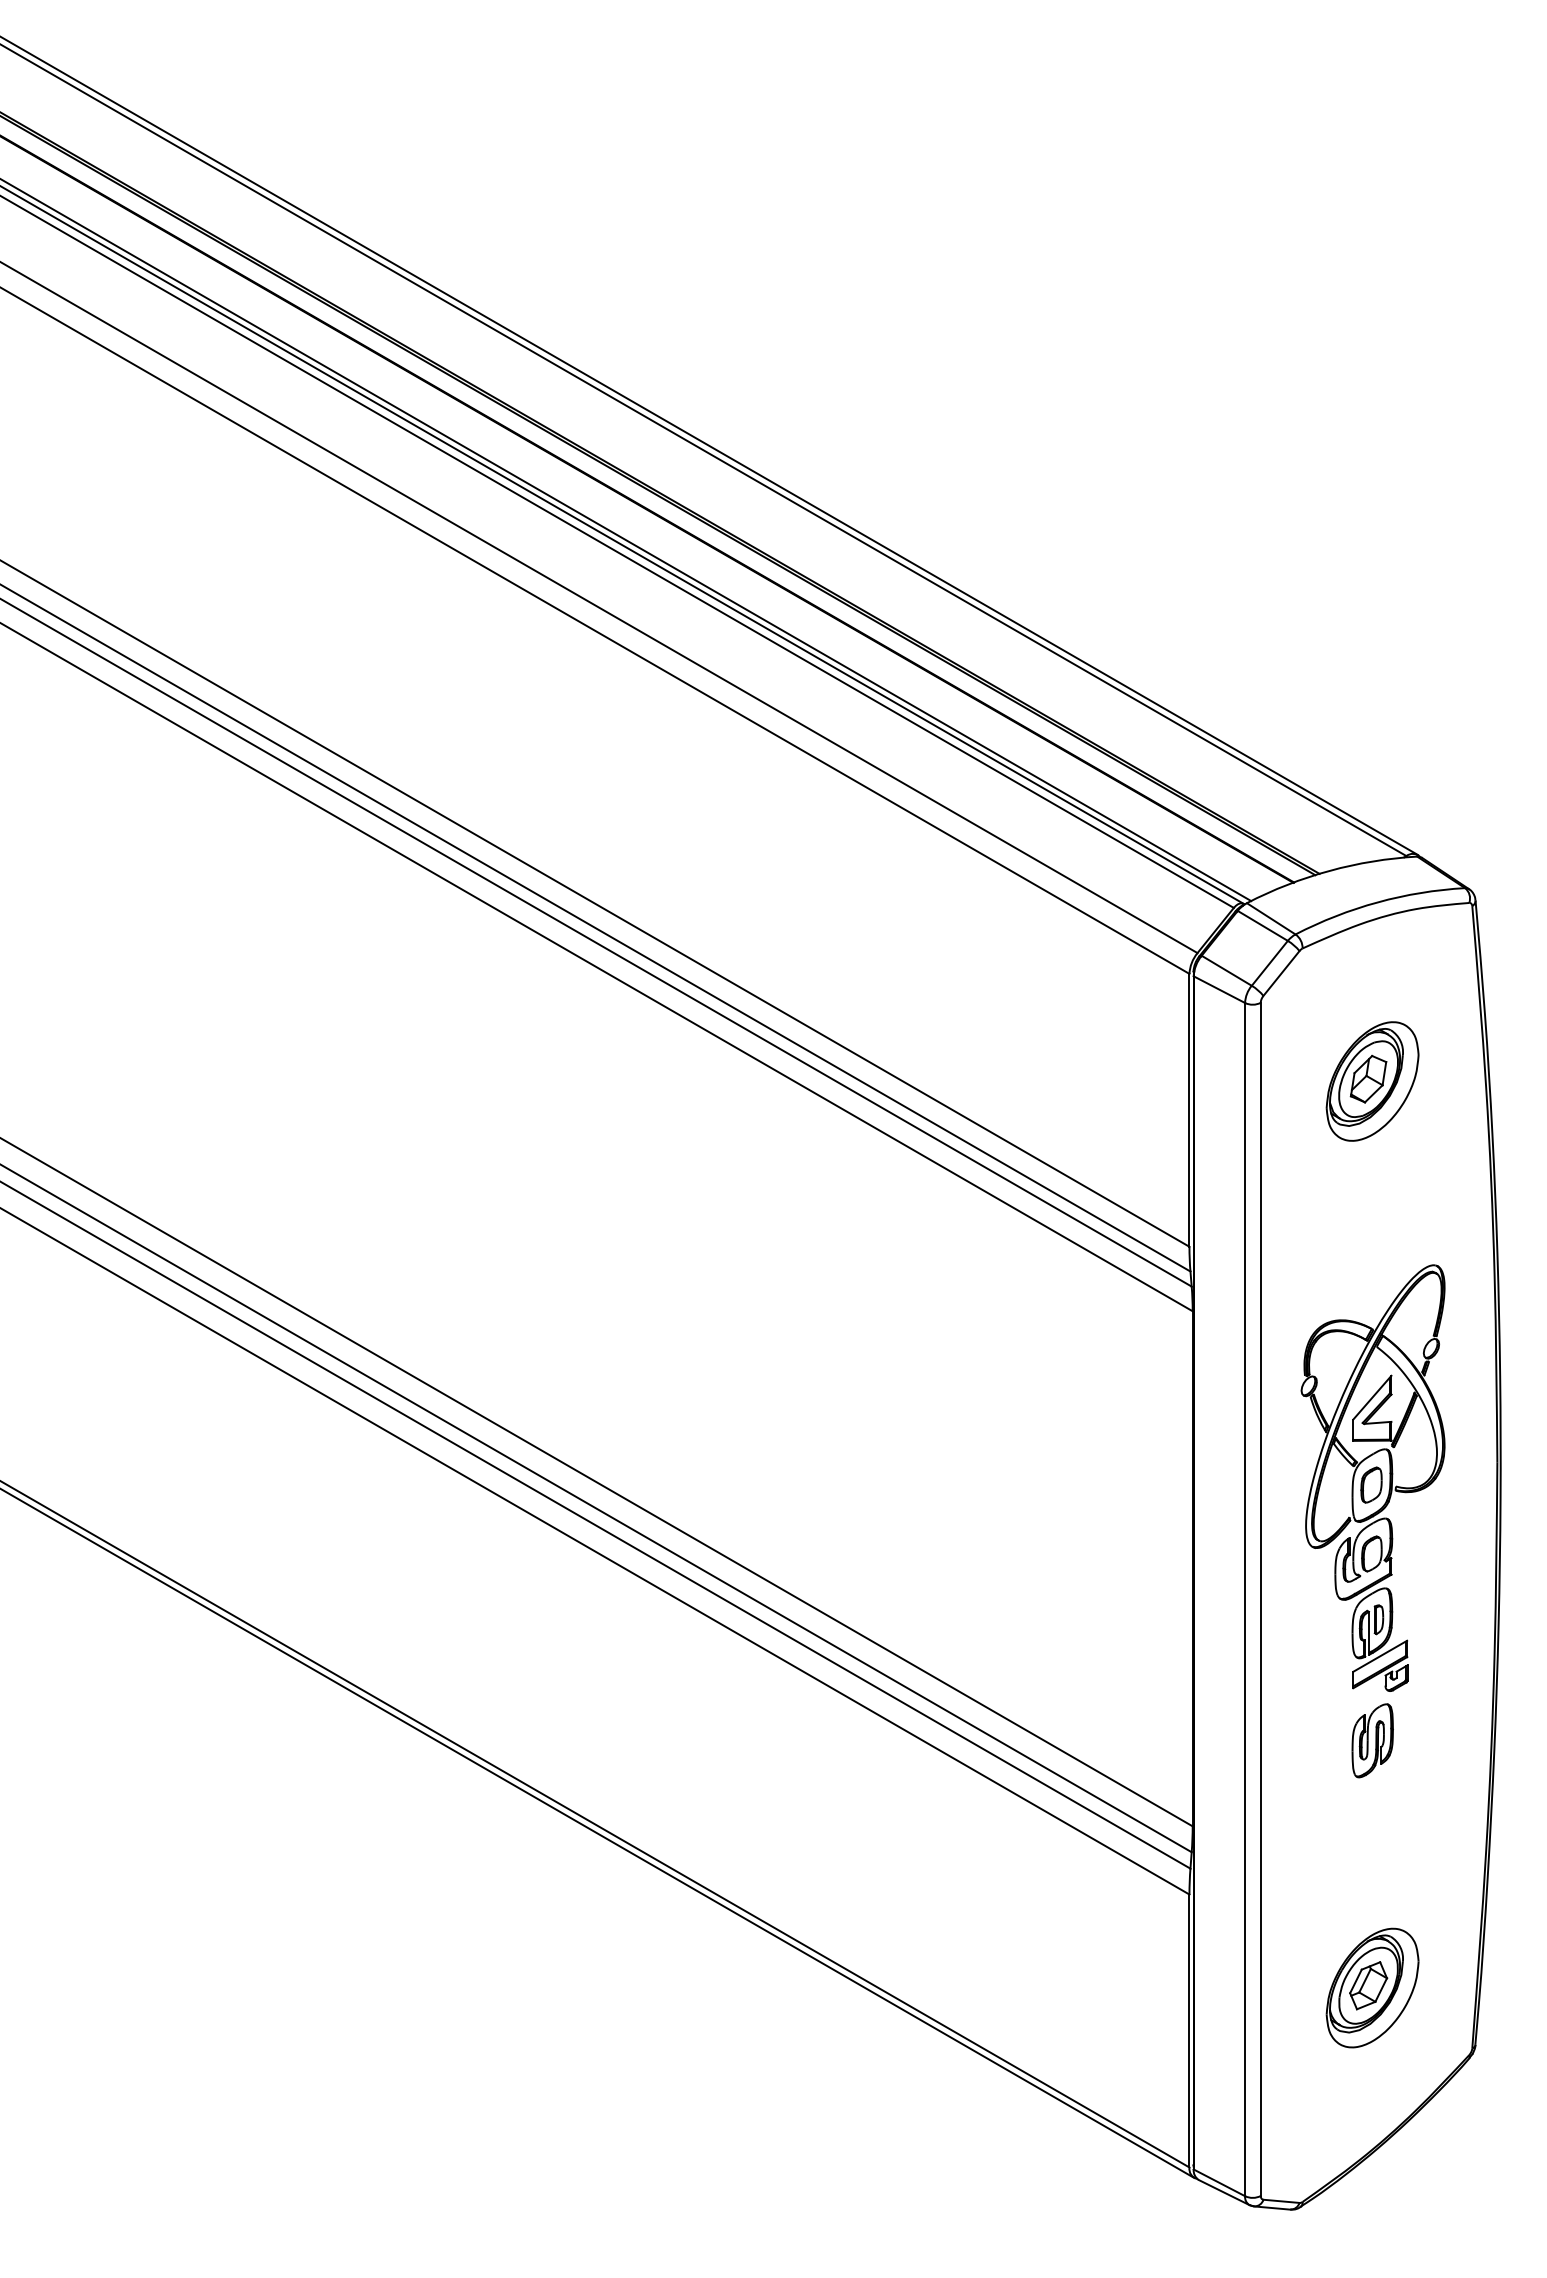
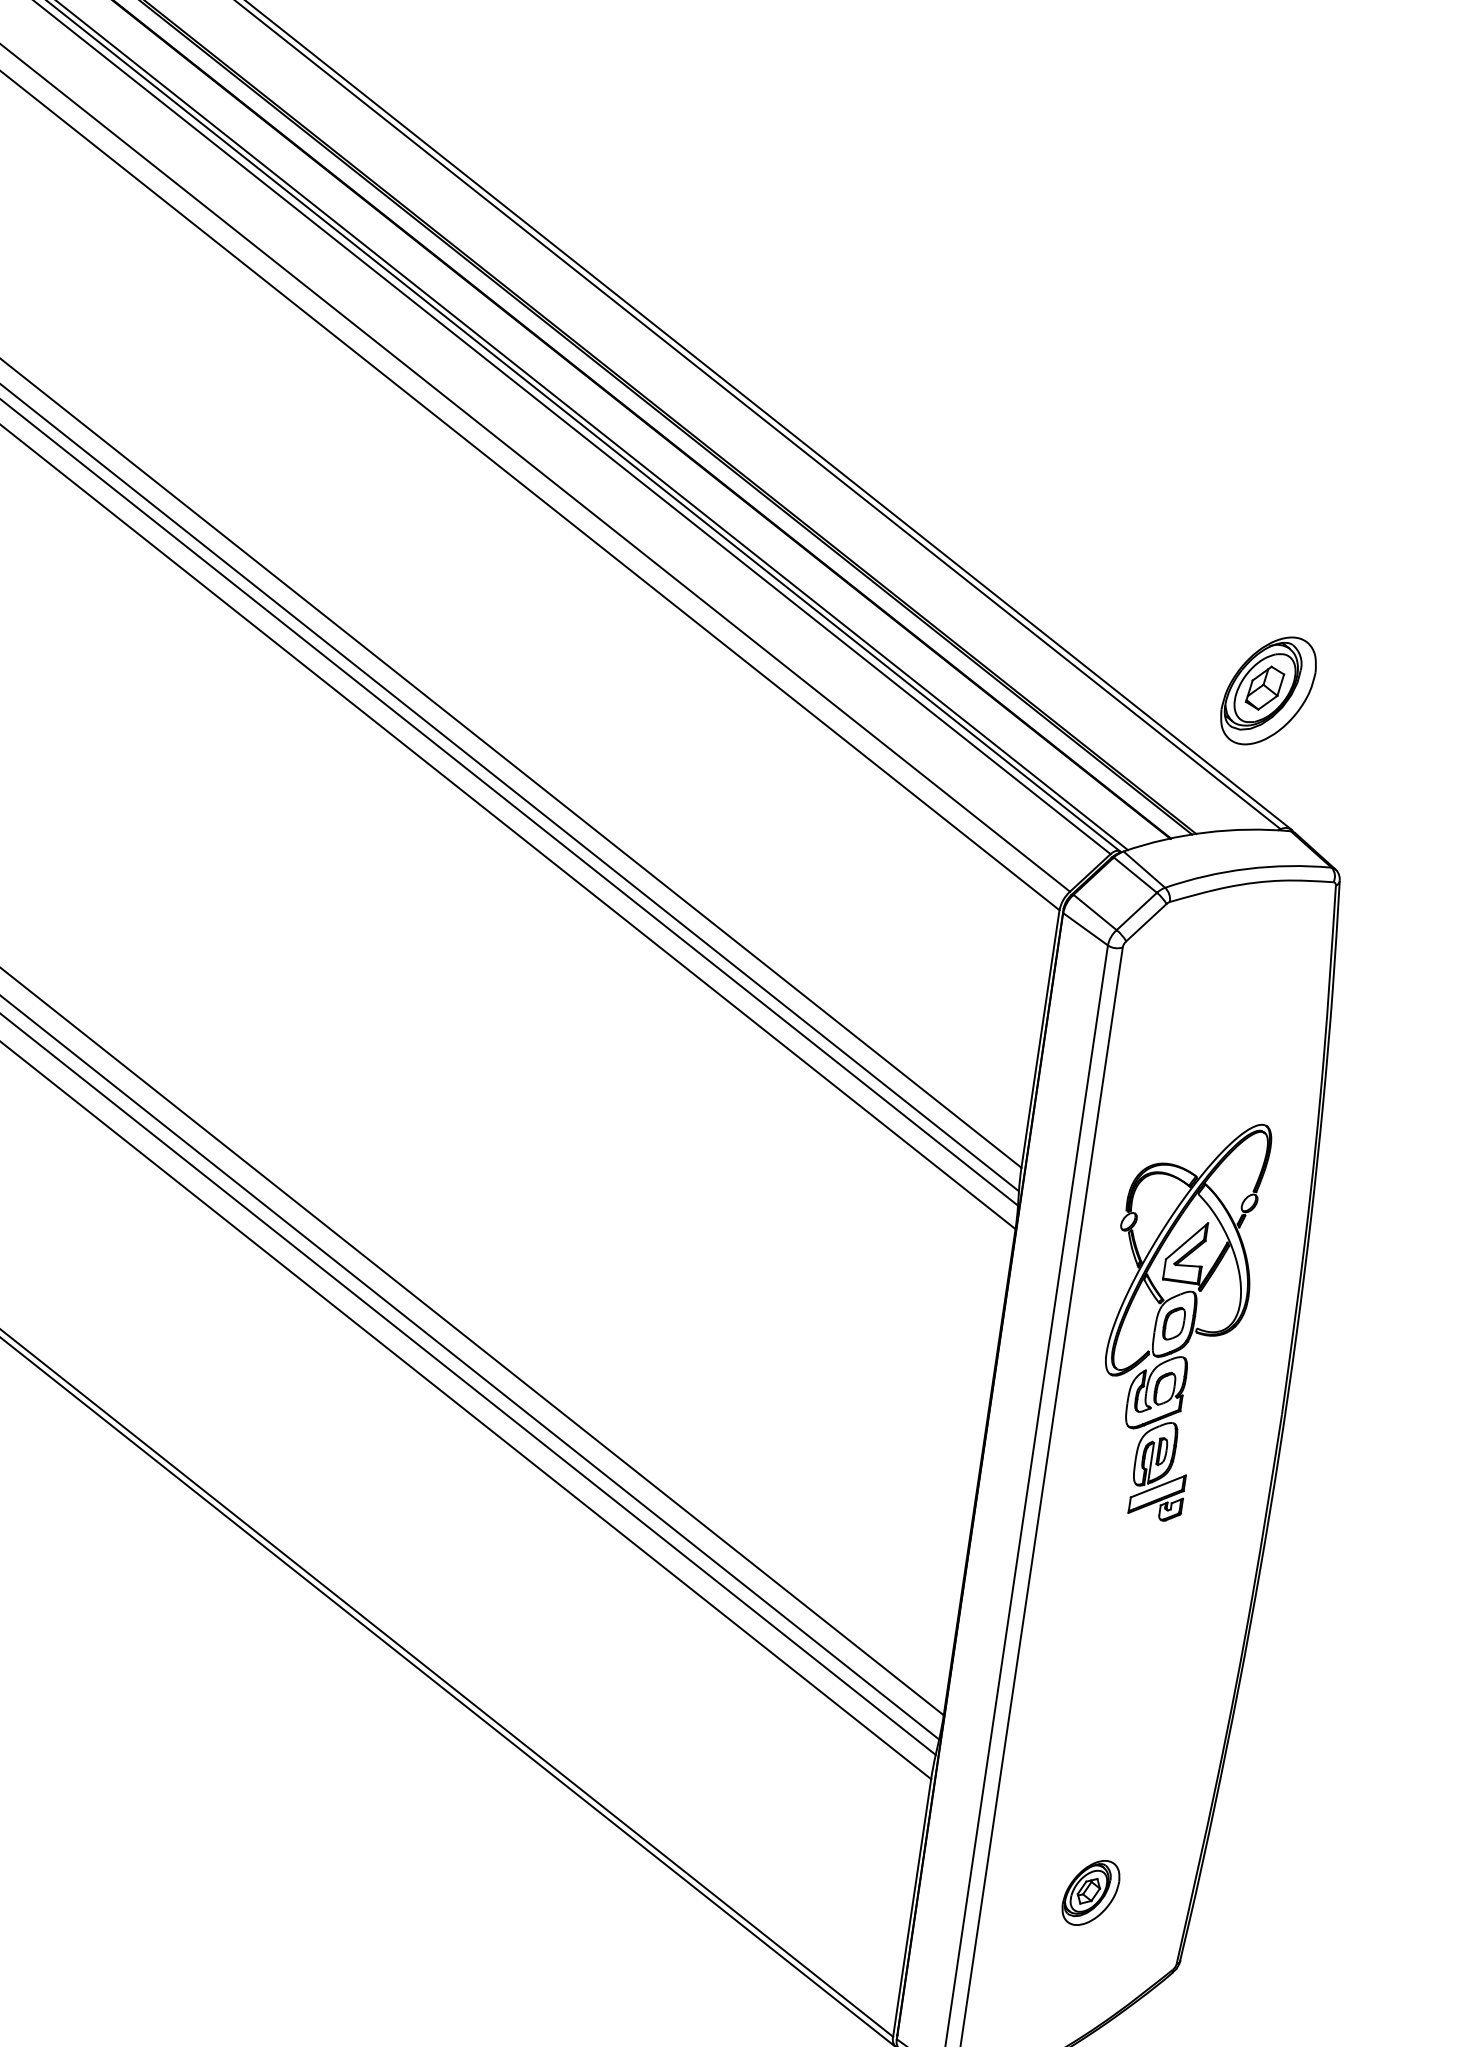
part: (1372, 1081) -> (1268, 690), moved
part: (1372, 1477) -> (1176, 1316), moved
part: (1372, 1740) -> (1125, 1659), removed
part: (1372, 1987) -> (1090, 1892), size x0.6

